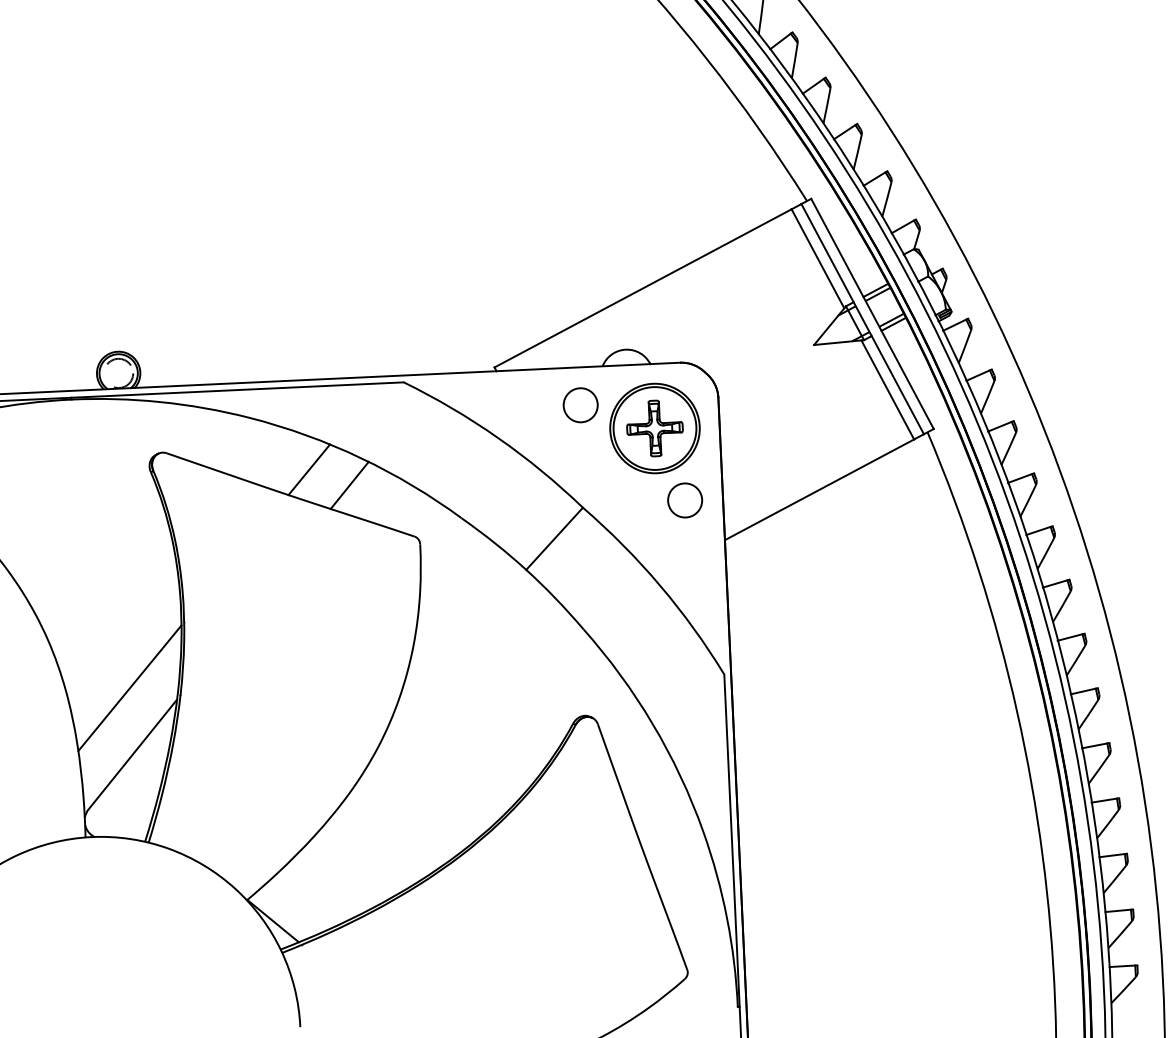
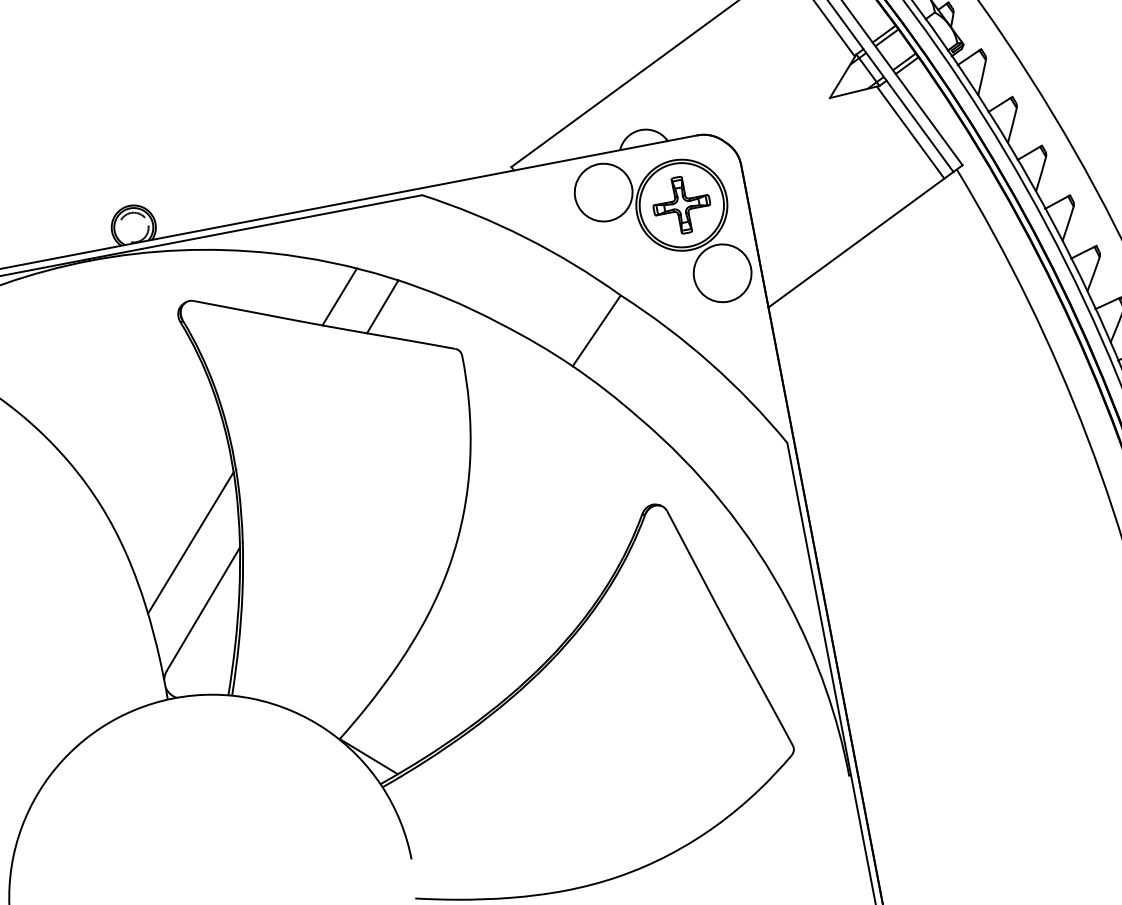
circle: (580, 404) -> (603, 191), size x1.67
circle: (684, 500) -> (721, 273), size x1.67

